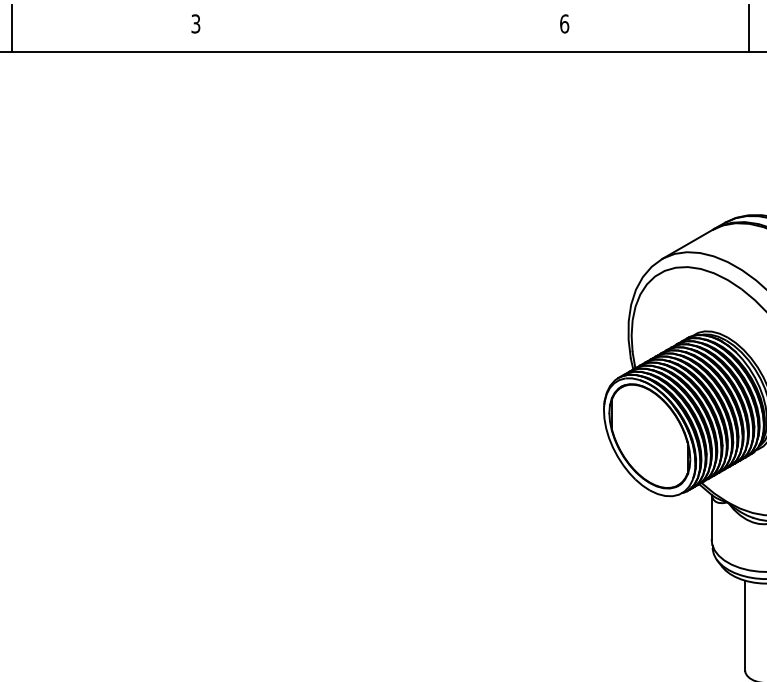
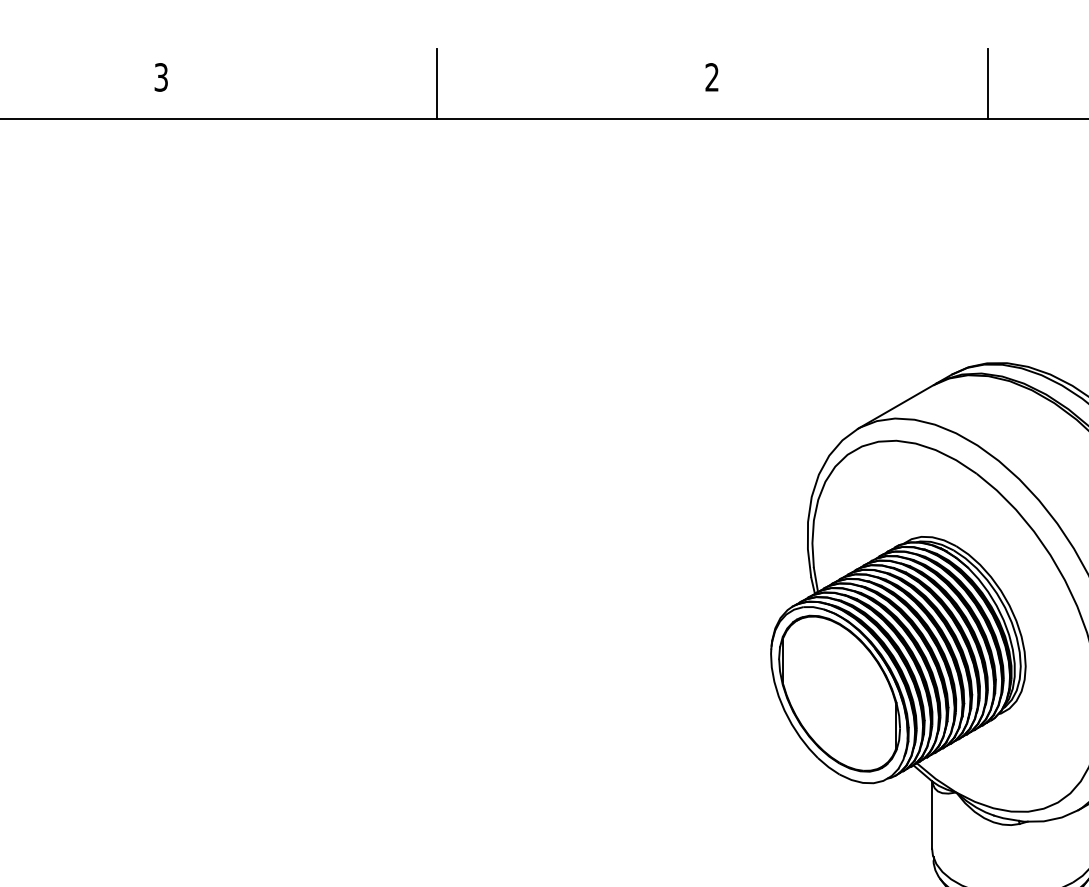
text: (564, 23) -> (712, 76), 6 -> 2
line: (380, 28) -> (437, 84), added

